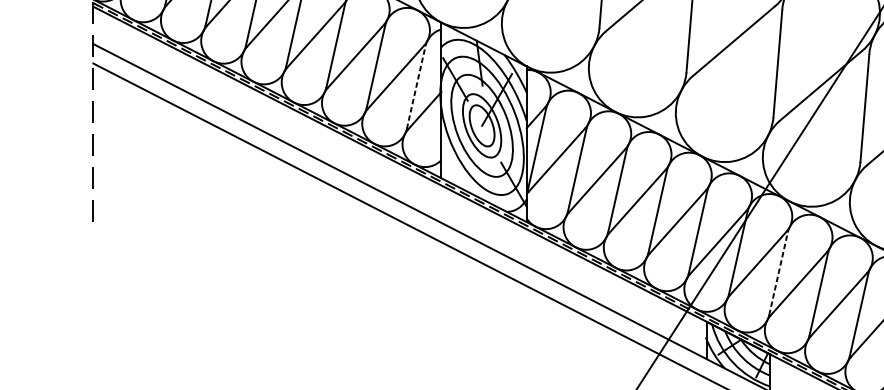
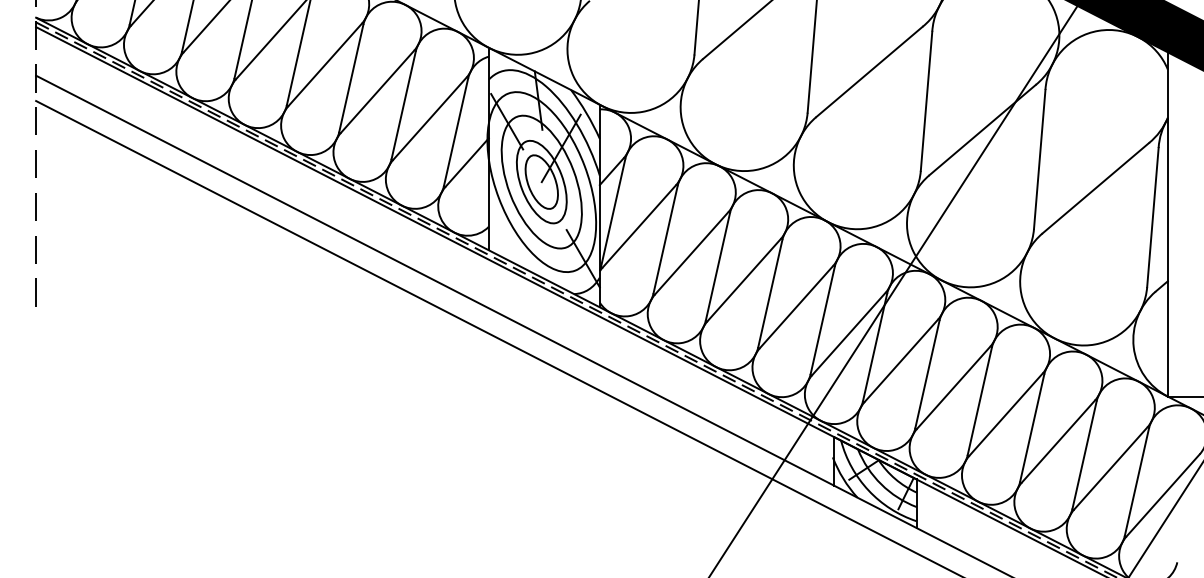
line: (416, 86) -> (456, 131), dashed -> solid
line: (778, 272) -> (927, 373), dashed -> solid

